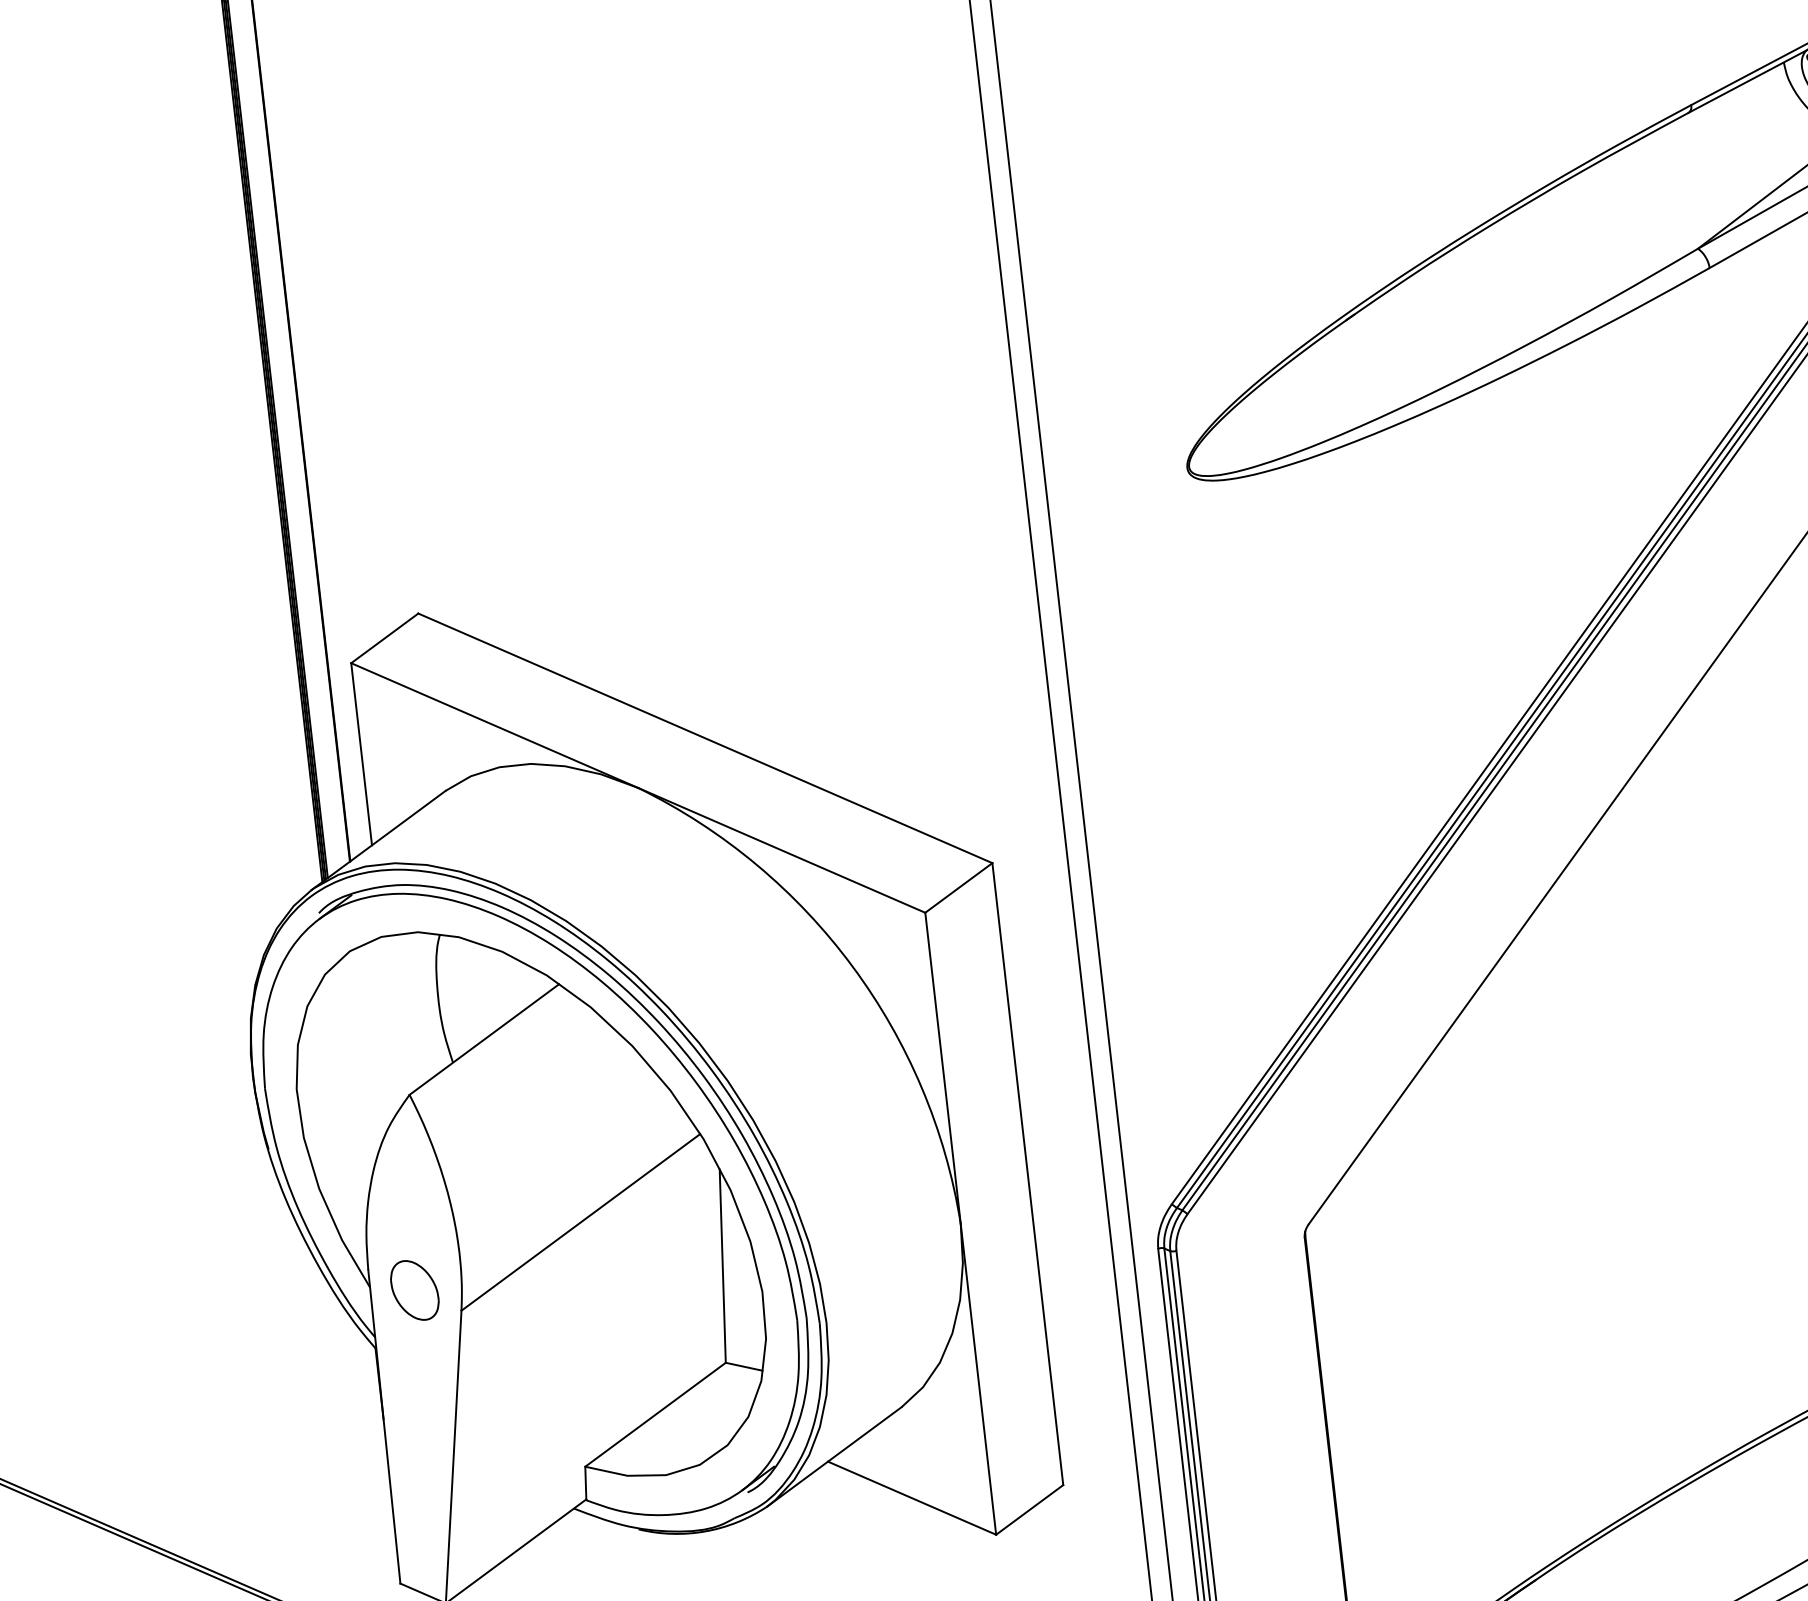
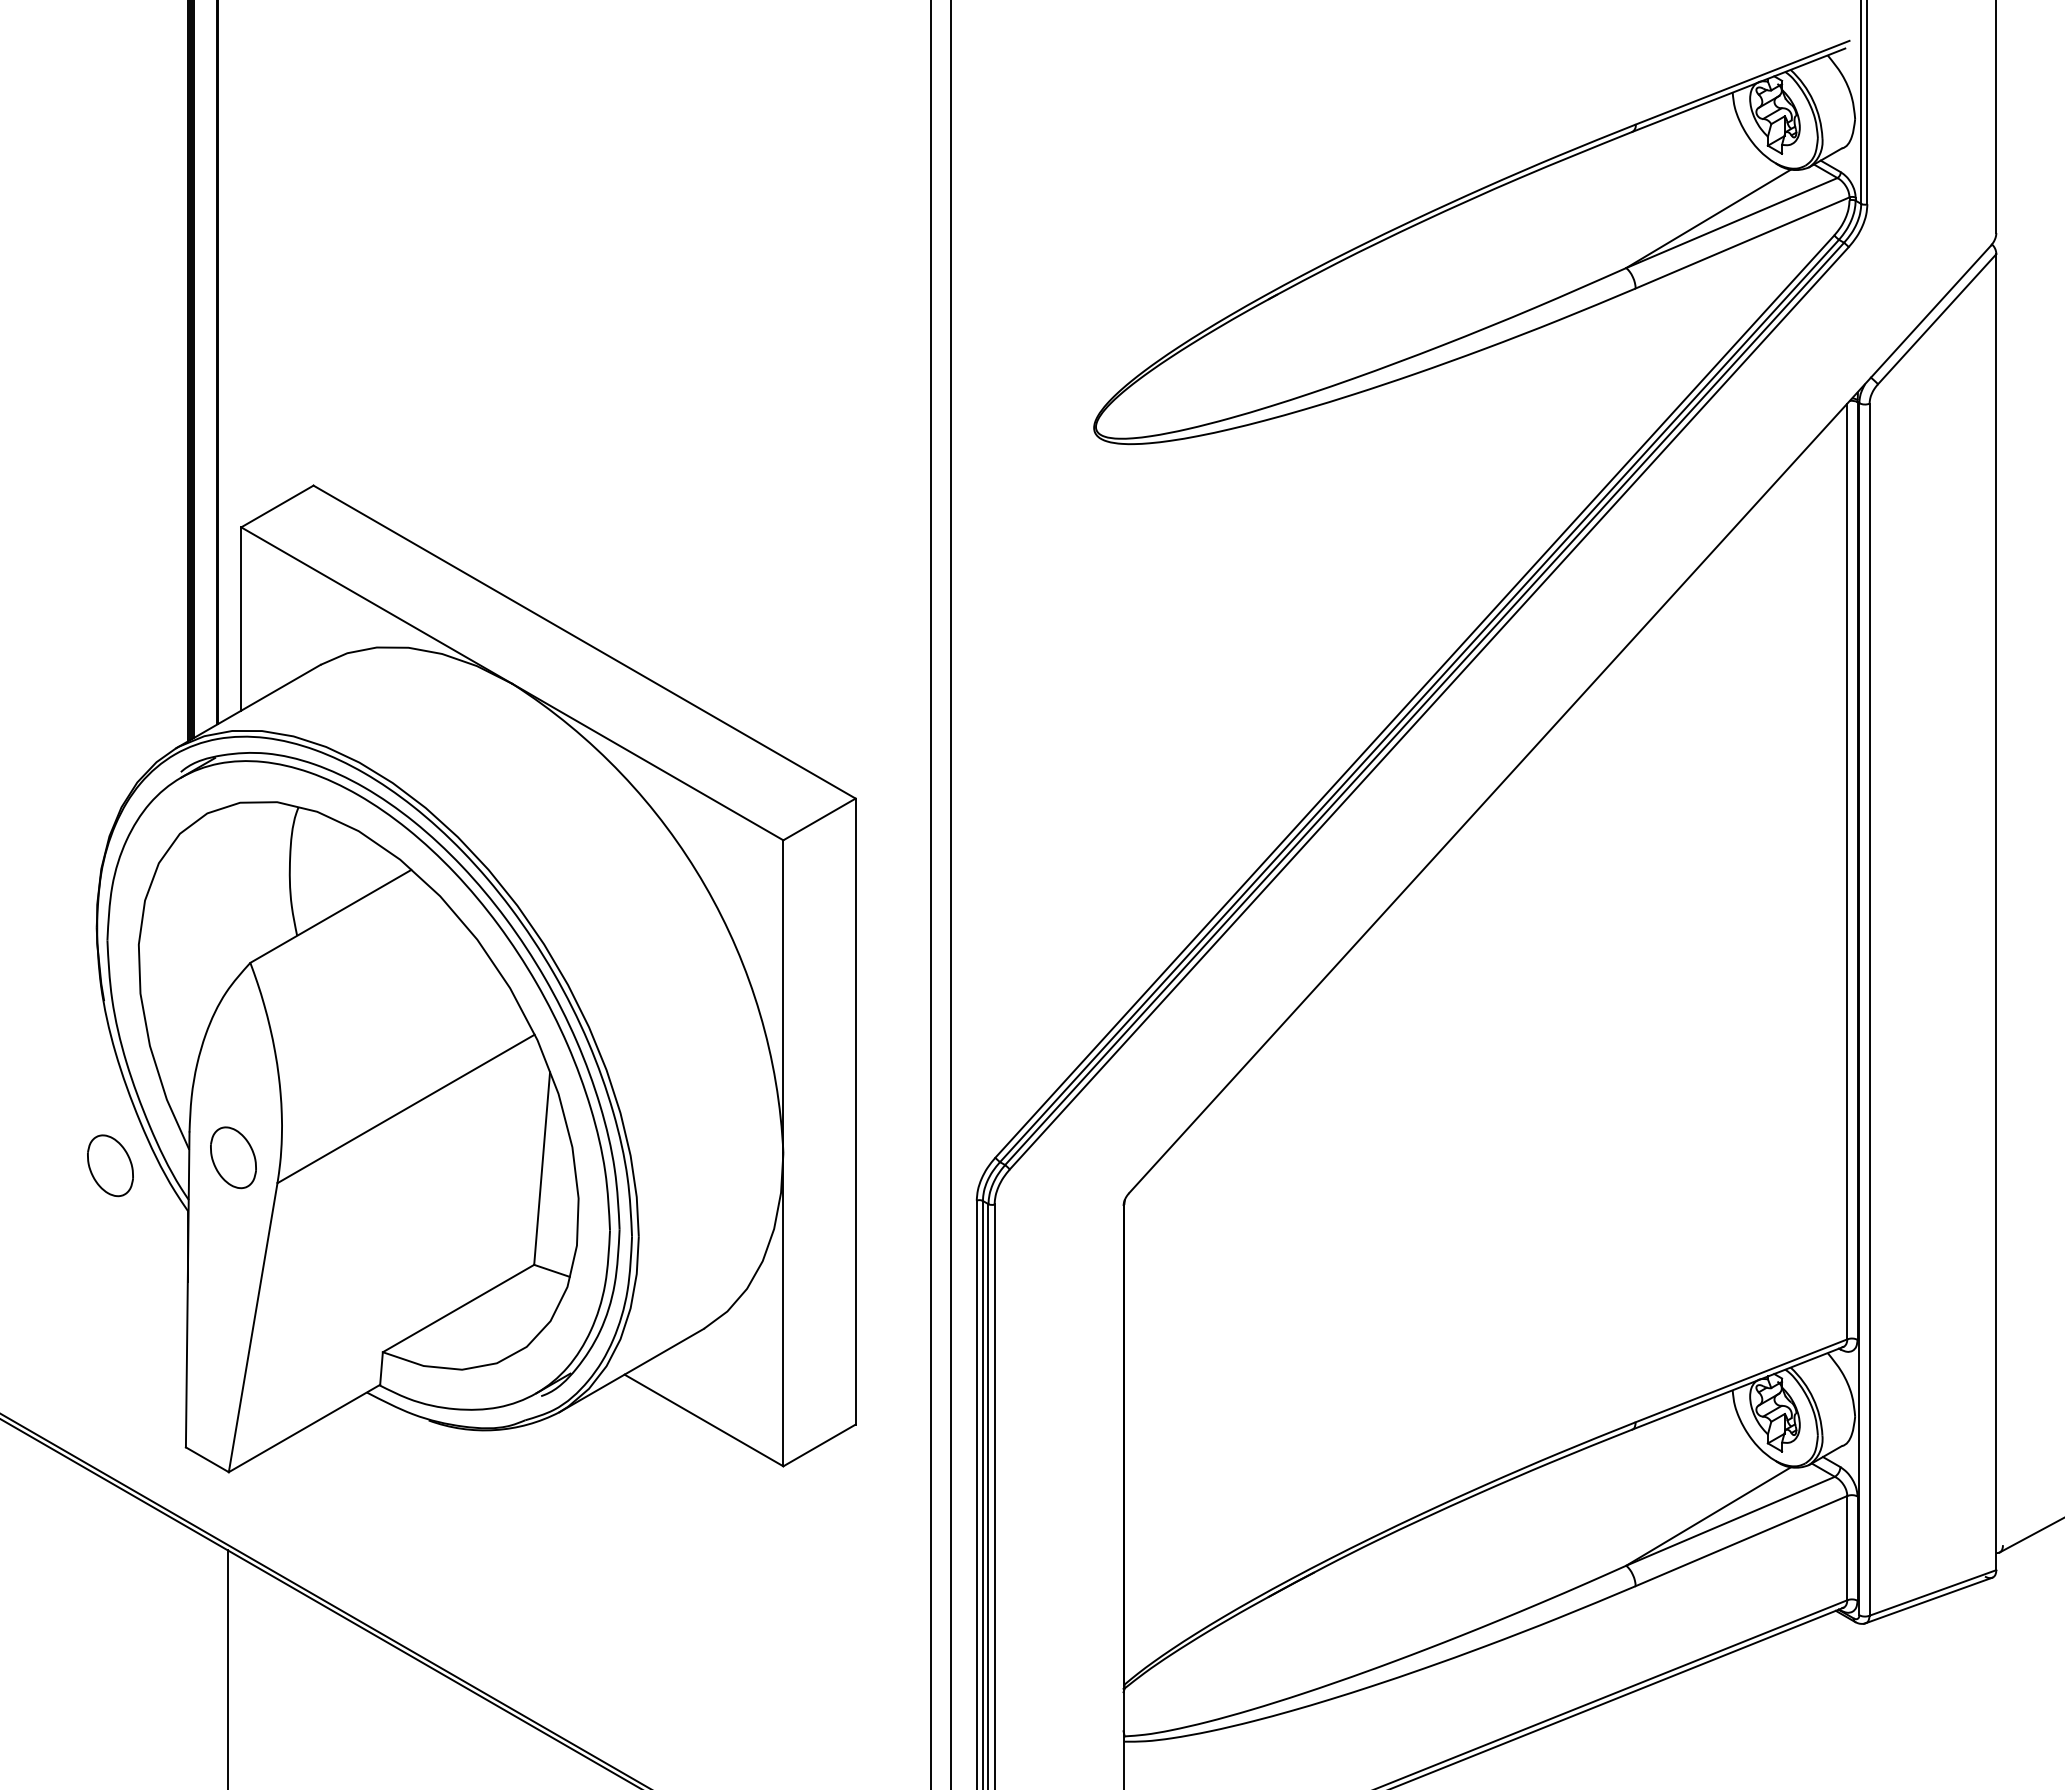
part: (293, 1312) -> (110, 1165), added

